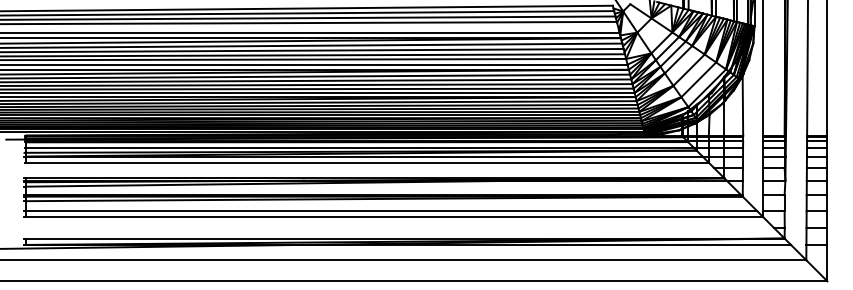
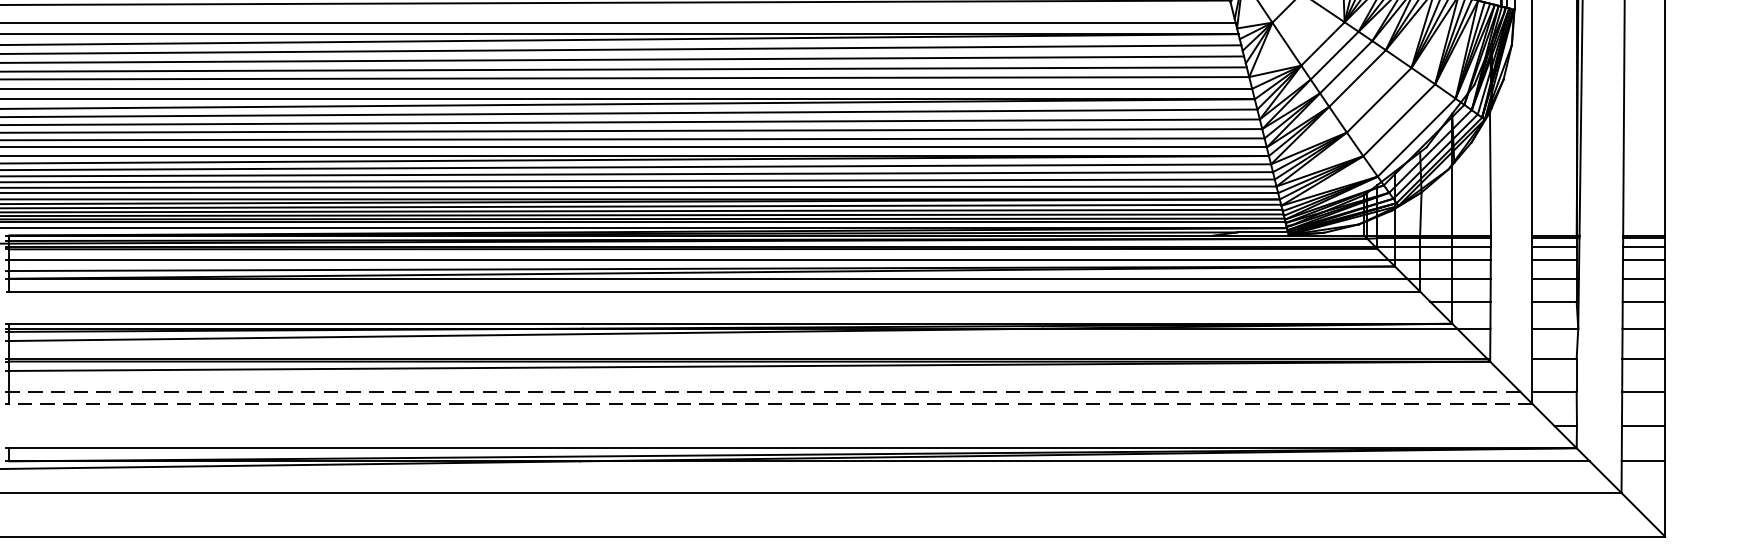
line: (391, 211) -> (764, 392), solid -> dashed
line: (394, 217) -> (770, 404), solid -> dashed

